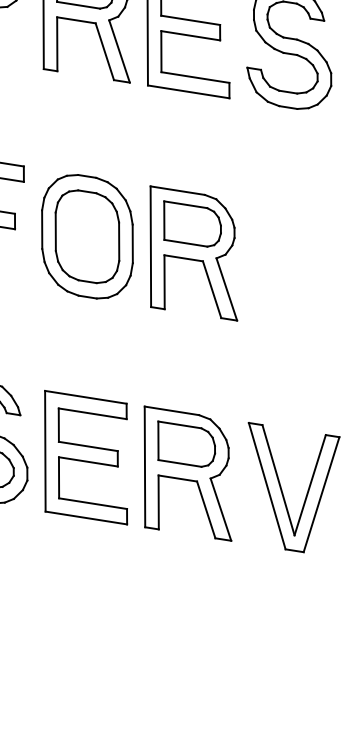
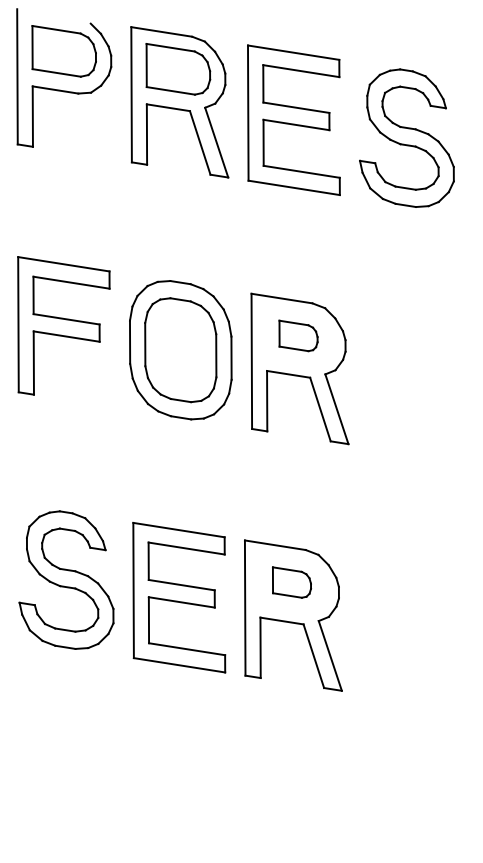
part: (192, 223) -> (298, 335), size x0.6
part: (186, 444) -> (291, 582), size x0.6
part: (282, 490) -> (399, 634), removed

